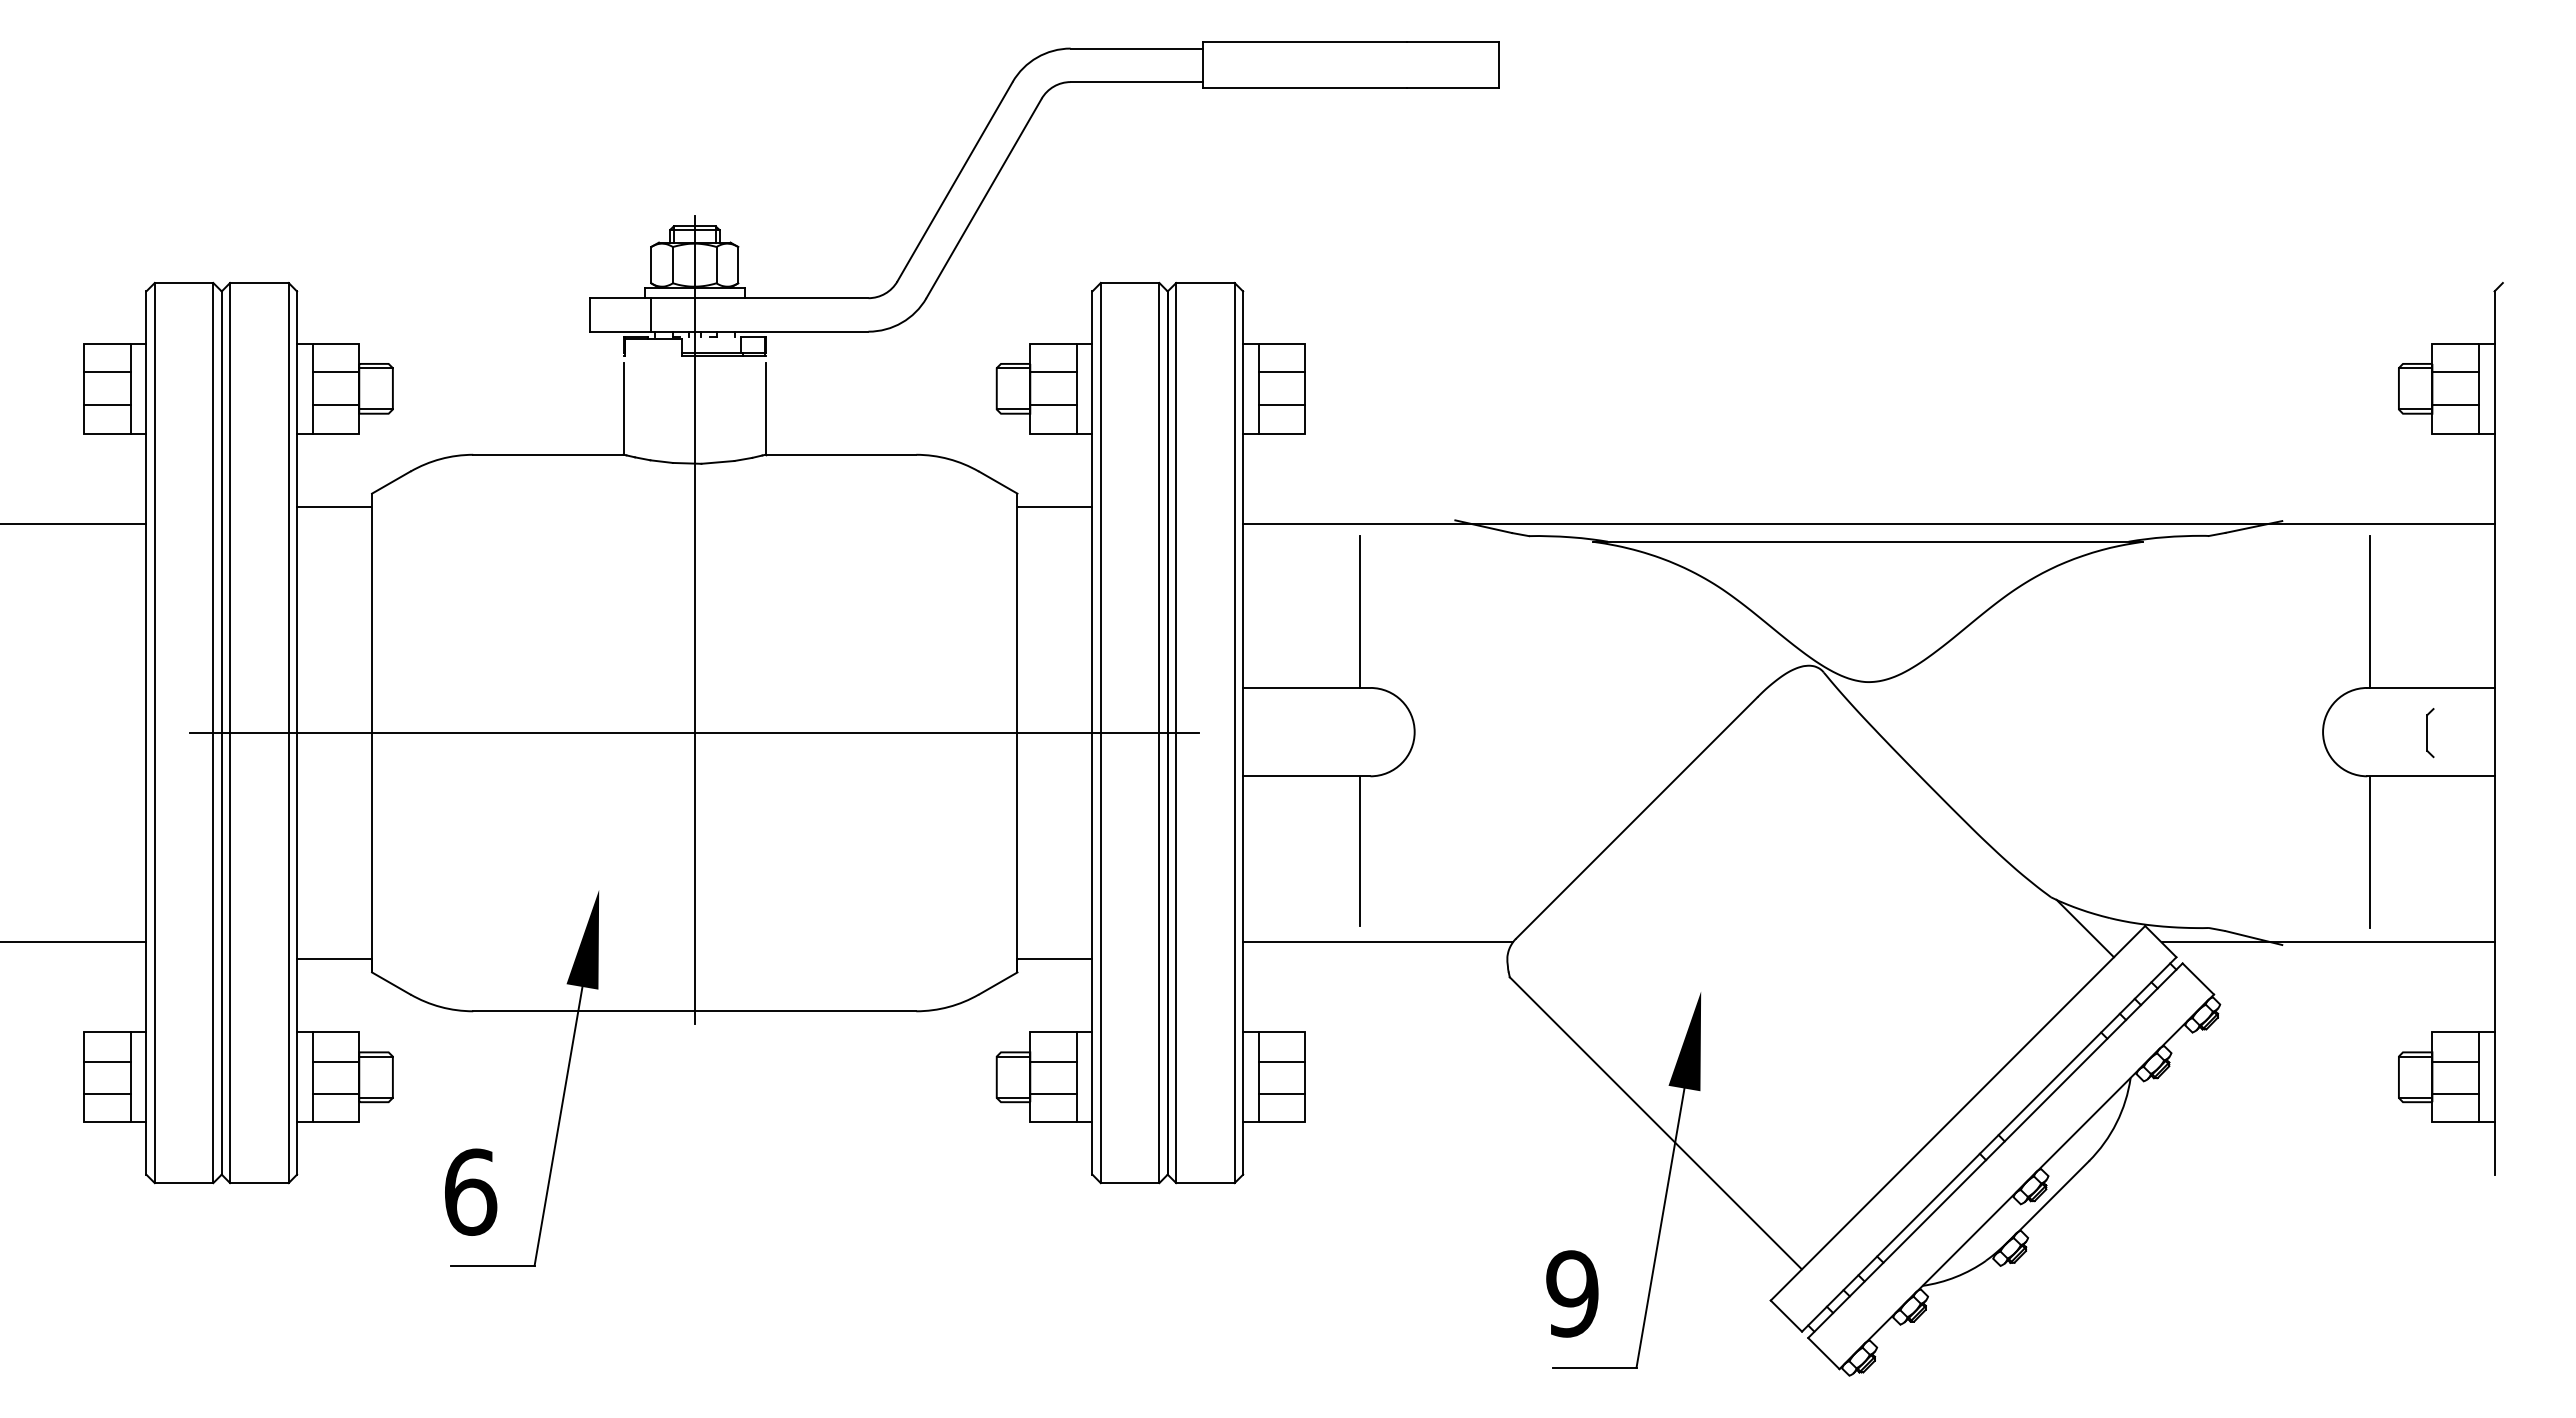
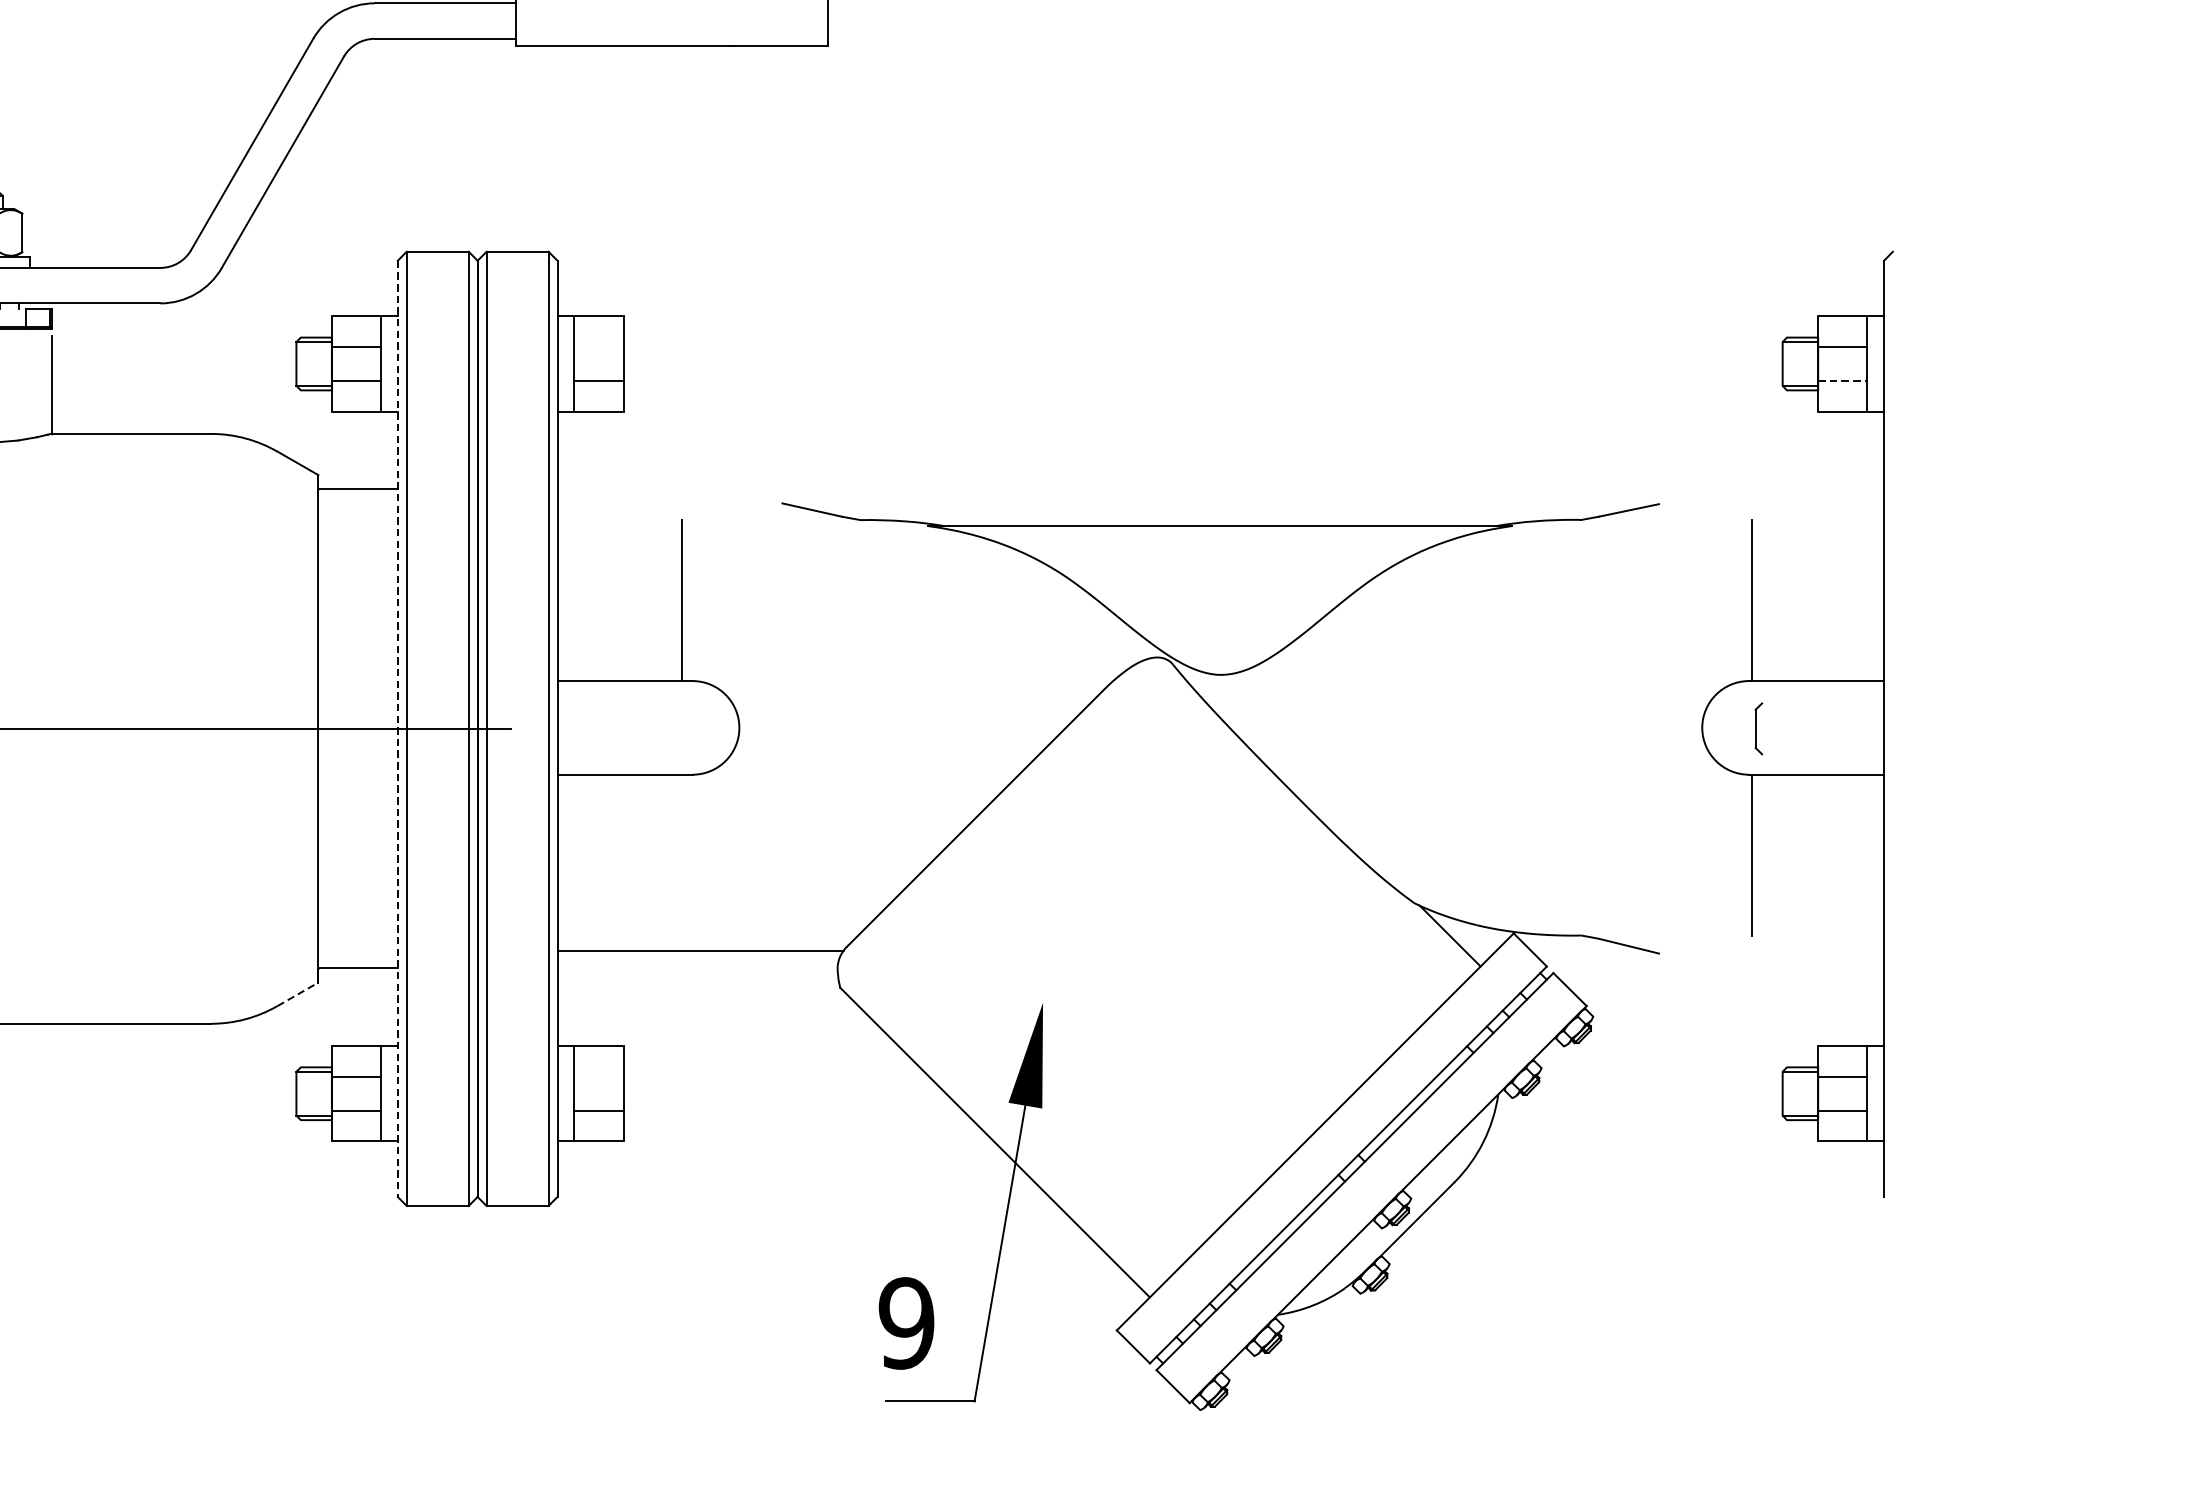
line: (1281, 372) -> (598, 346), removed
line: (2456, 404) -> (1843, 380), solid -> dashed
line: (1868, 523) -> (1220, 506), removed
line: (1092, 733) -> (397, 729), solid -> dashed
part: (2430, 733) -> (1758, 729), moved
line: (1360, 851) -> (681, 854), removed
line: (2327, 942) -> (1706, 950), removed
line: (998, 983) -> (298, 994), solid -> dashed
line: (1281, 1061) -> (598, 1077), removed

